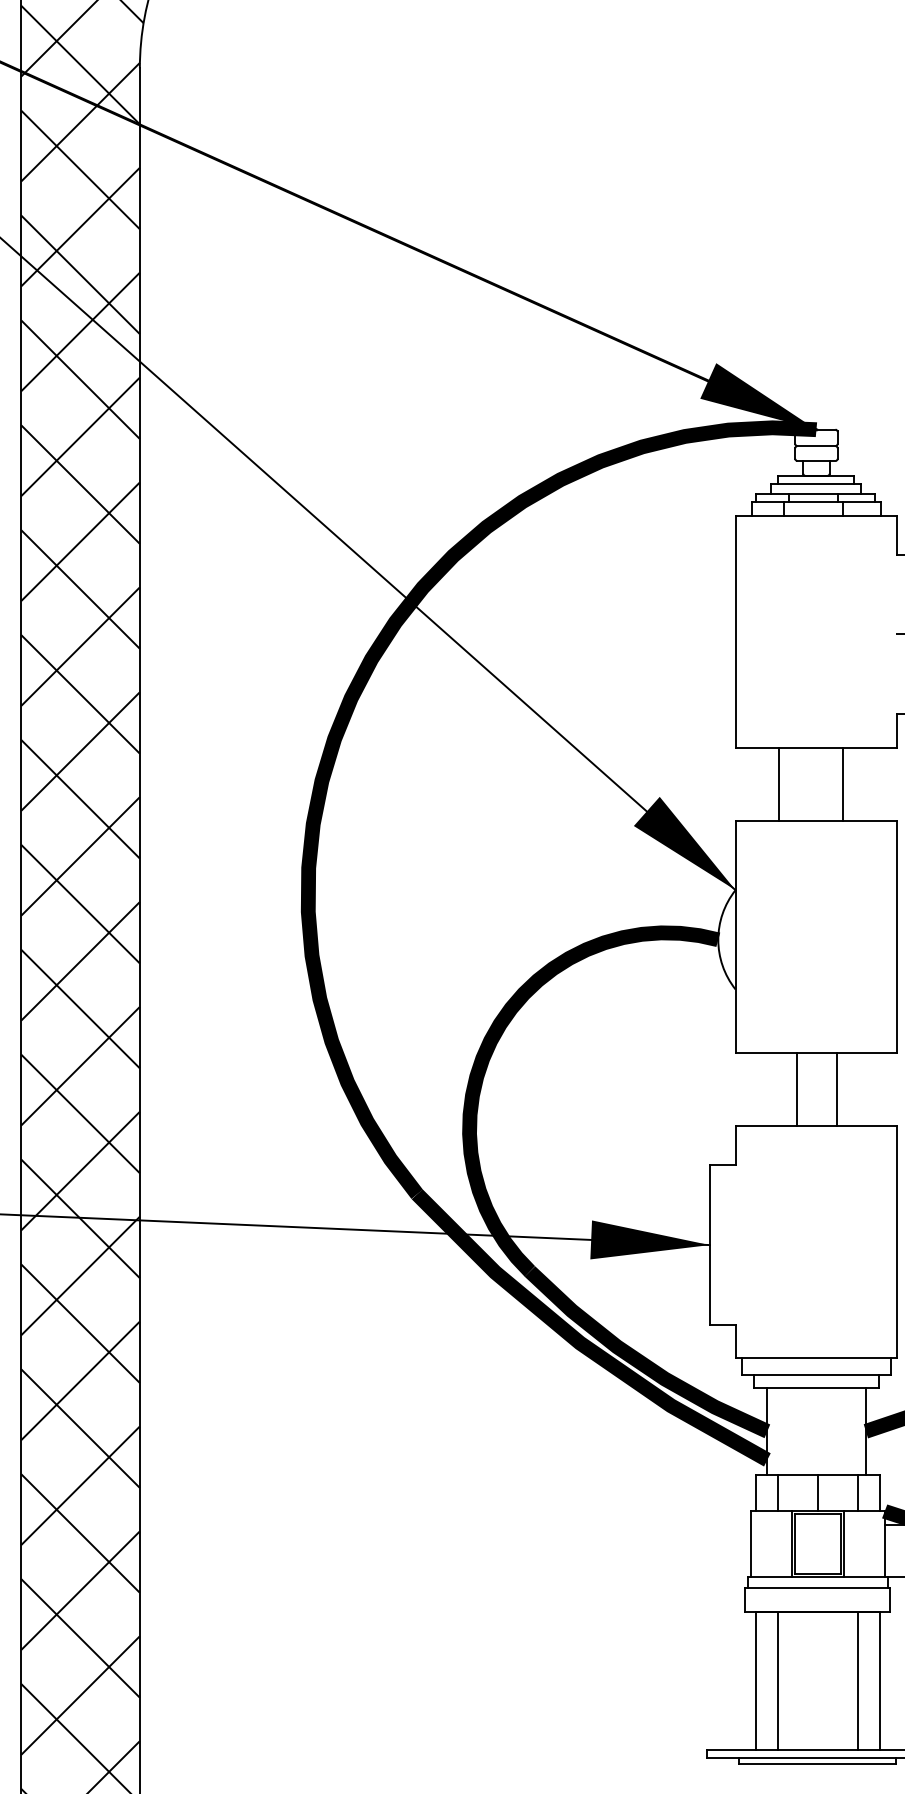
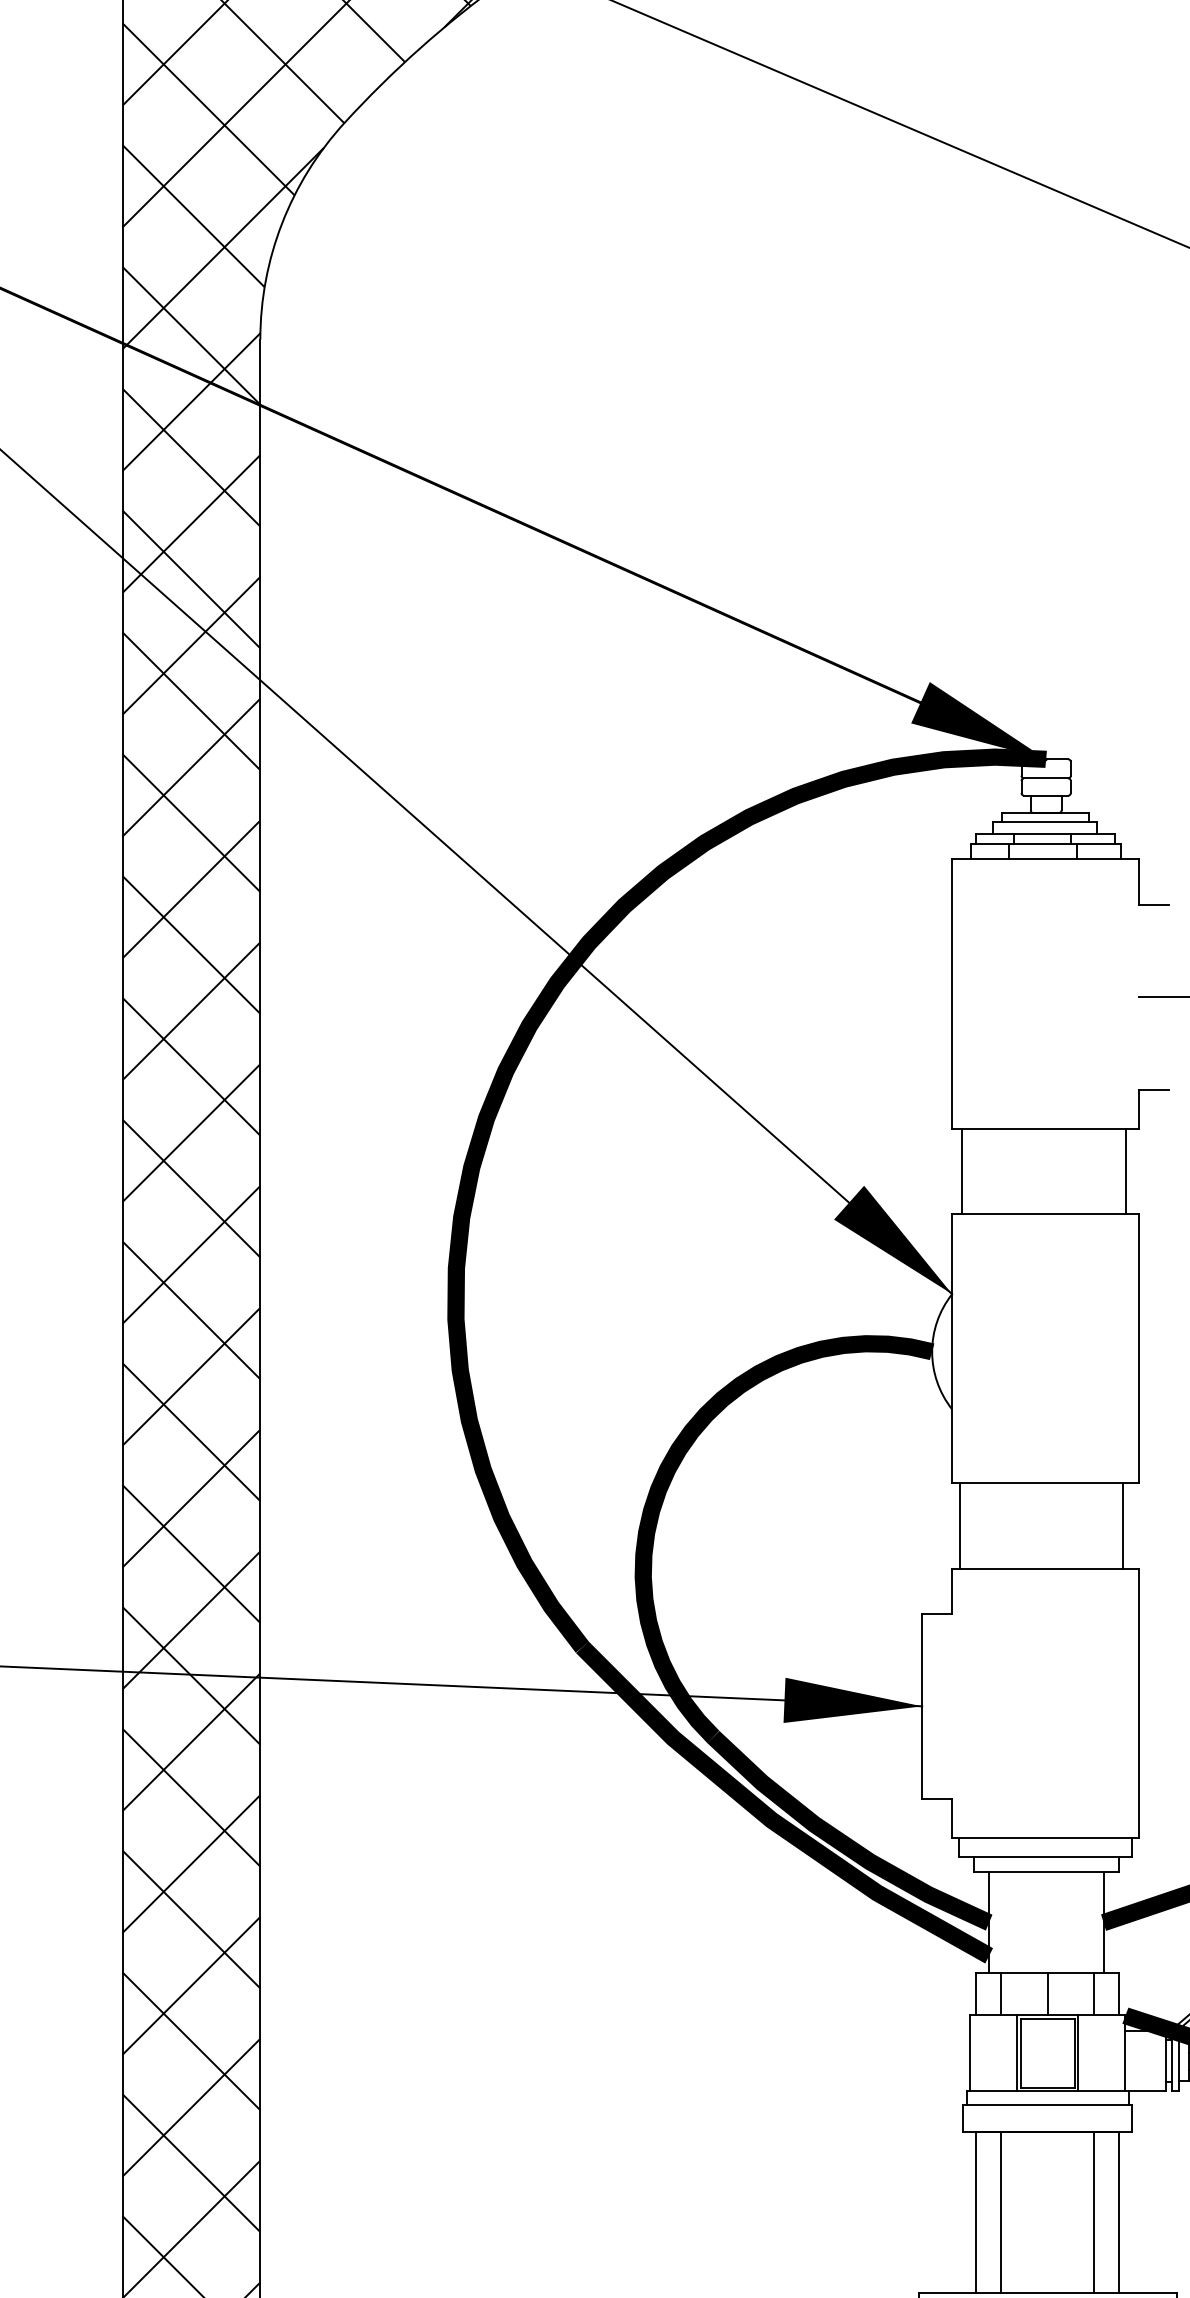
line: (778, 783) -> (961, 1170), moved
line: (842, 783) -> (1125, 1170), moved
line: (796, 1089) -> (959, 1525), moved
line: (837, 1089) -> (1123, 1525), moved

